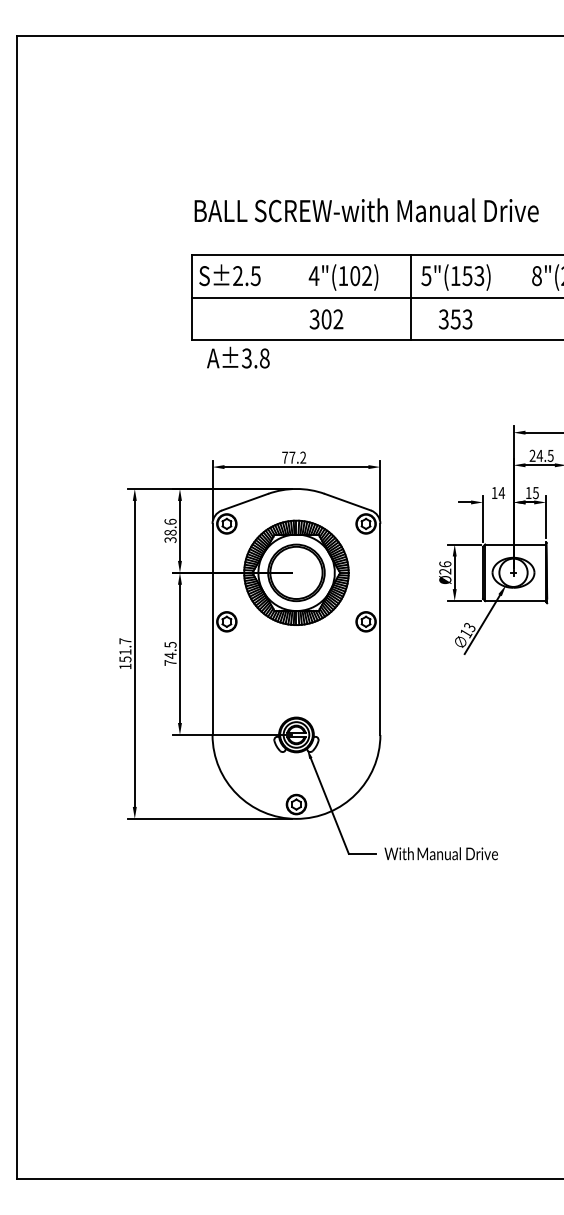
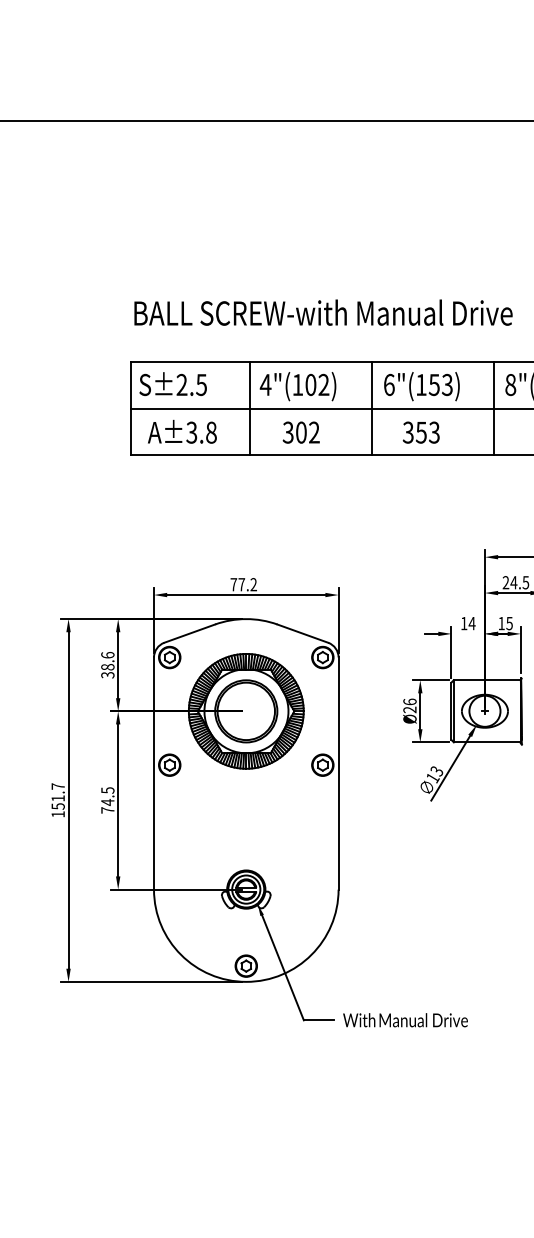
text: (426, 276) -> (389, 385), 5"(153) -> 6"(153)
line: (299, 297) -> (249, 408), added
line: (521, 297) -> (493, 408), added
text: (326, 319) -> (301, 432), moved
text: (238, 357) -> (182, 431), moved

